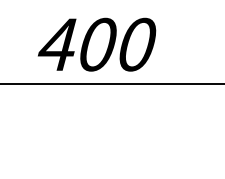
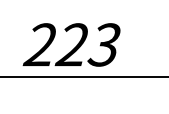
text: (95, 44) -> (71, 44), 400 -> 223

